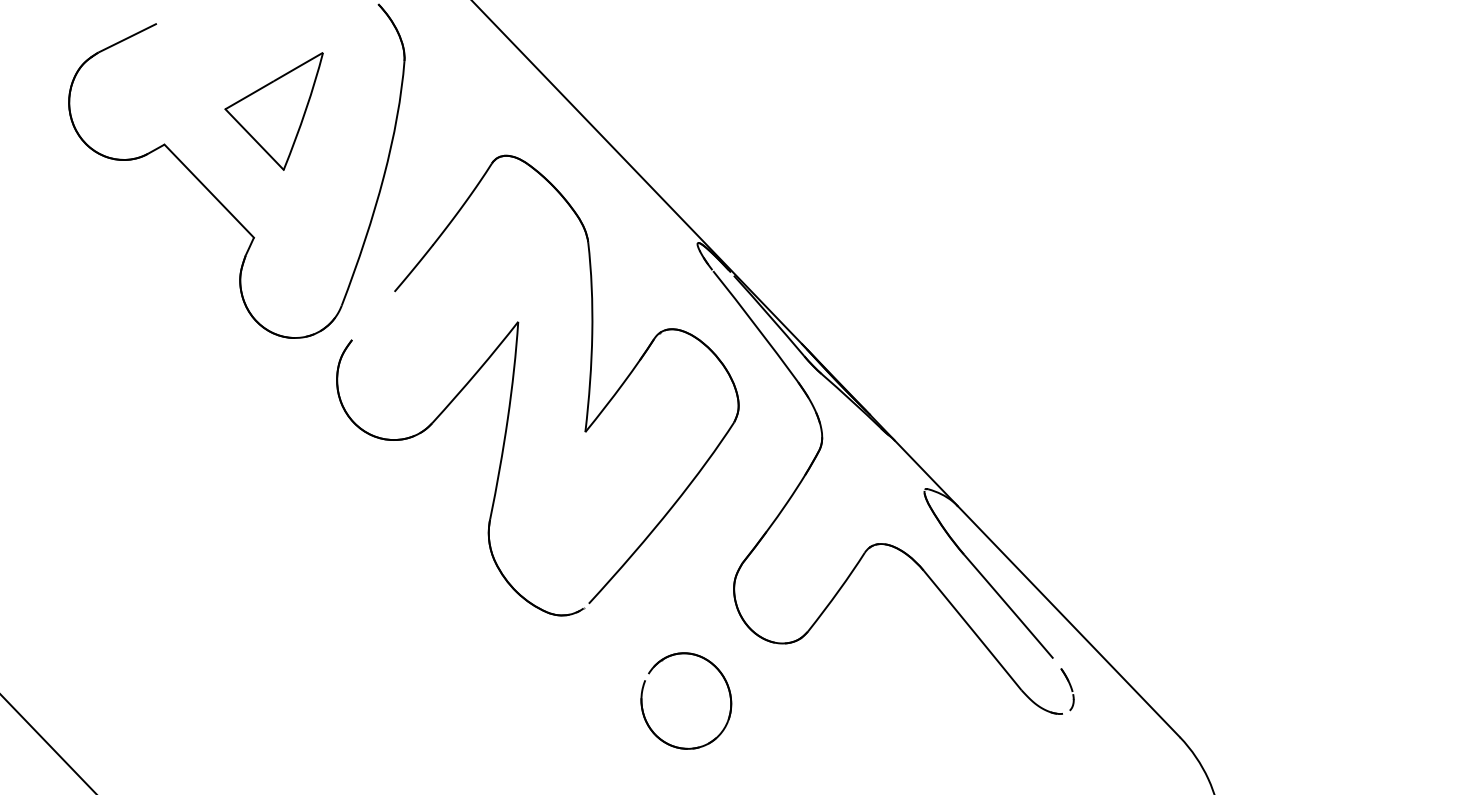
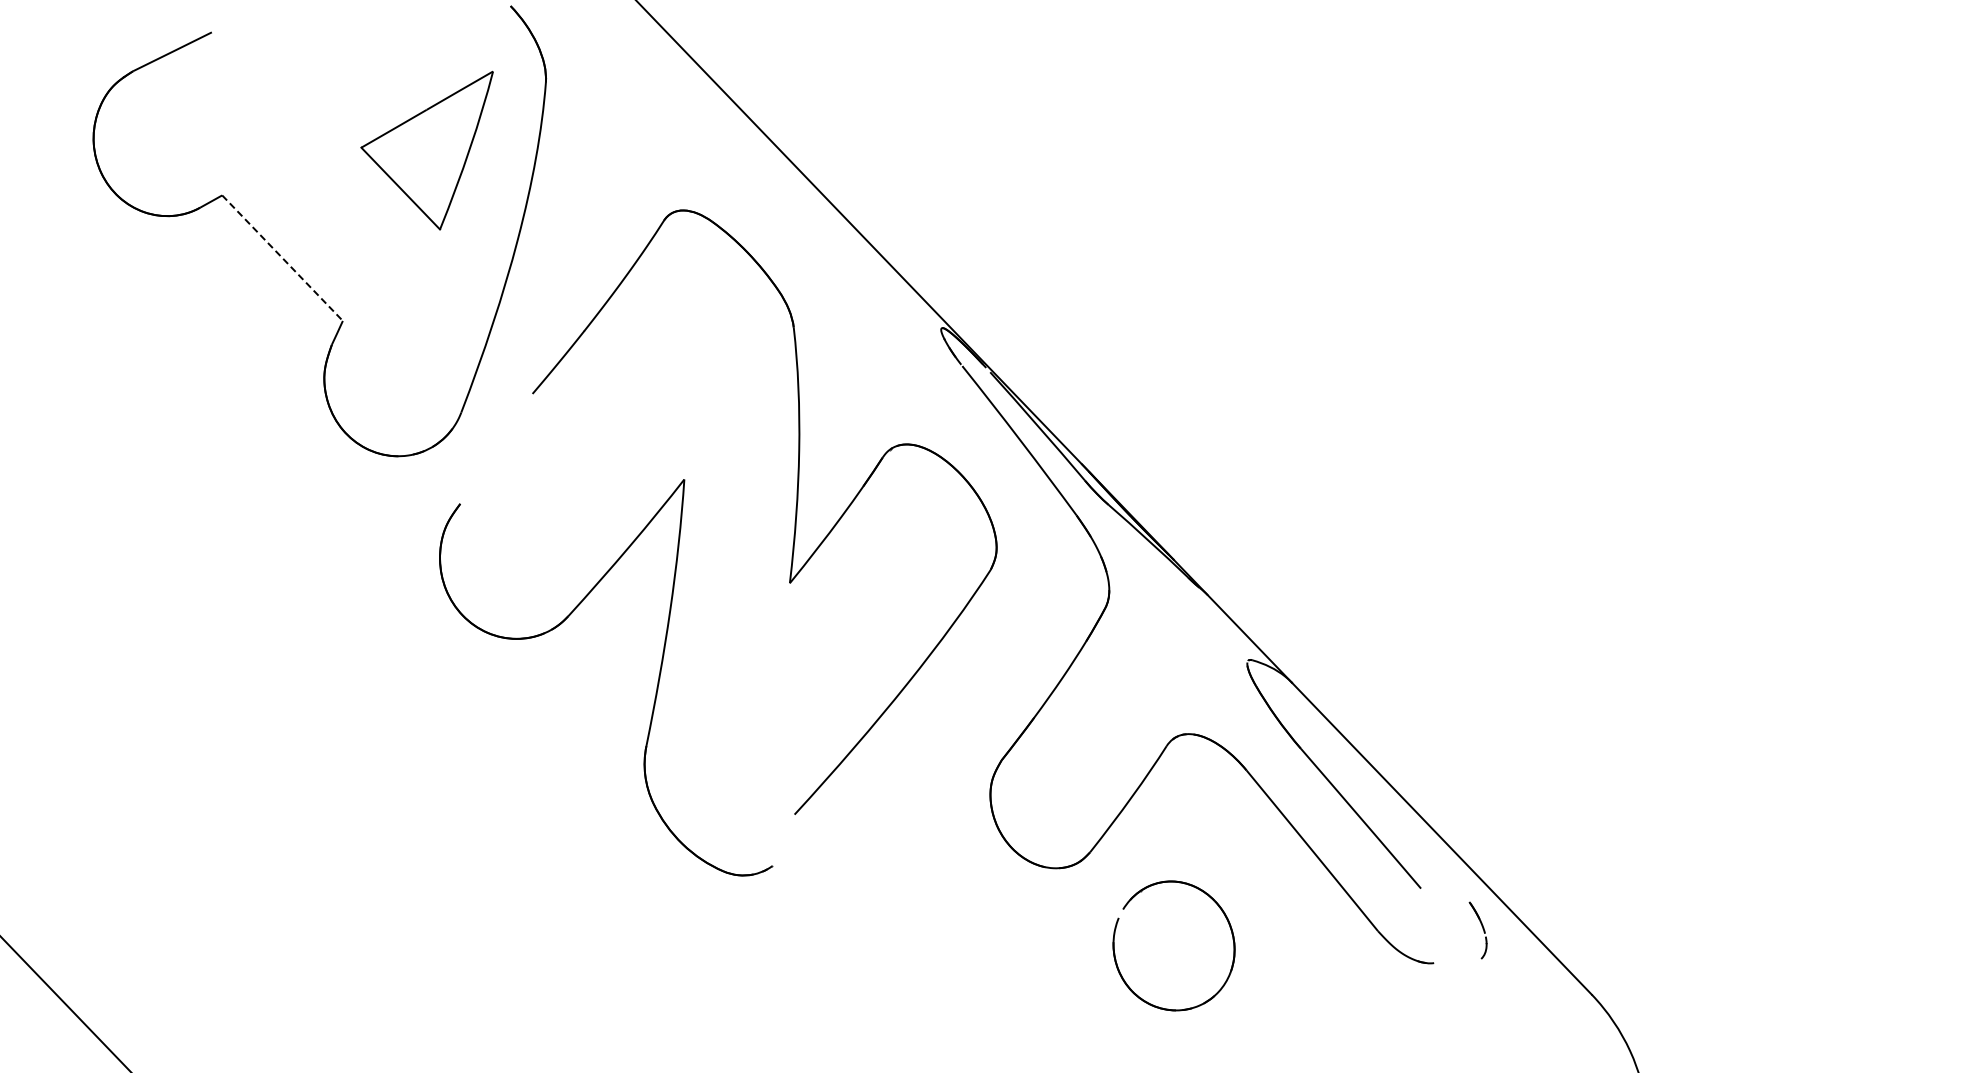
part: (273, 111) -> (426, 150), moved
line: (209, 191) -> (282, 258), solid -> dashed
part: (497, 476) -> (656, 687), moved
part: (1067, 689) -> (1477, 930), moved
part: (642, 706) -> (1115, 953), moved

